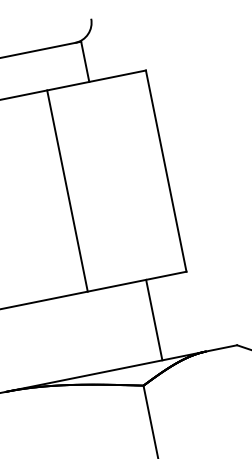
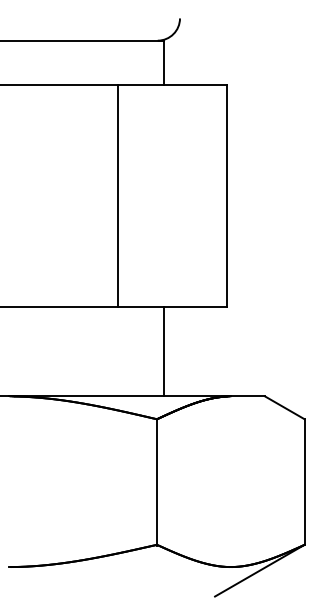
line: (154, 319) -> (164, 351), moved

